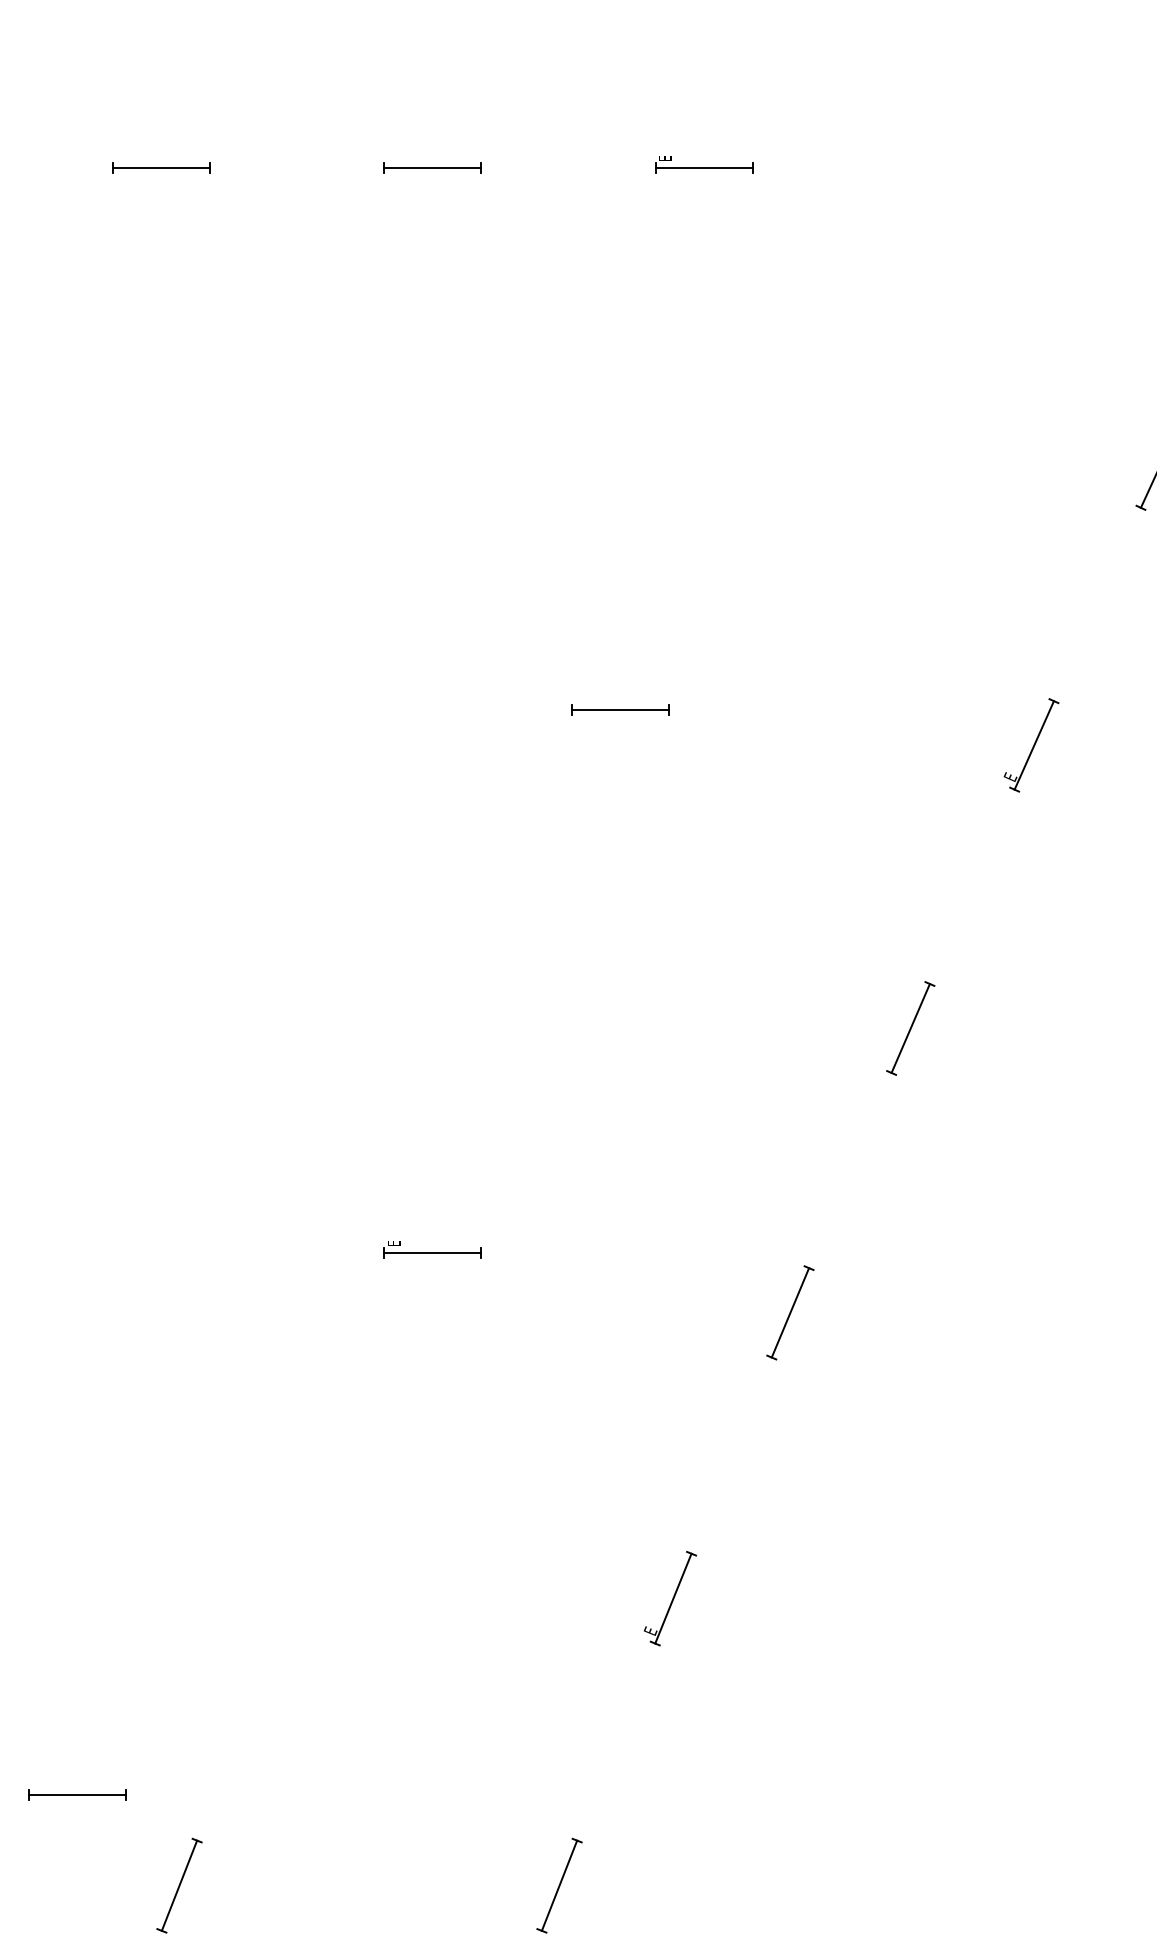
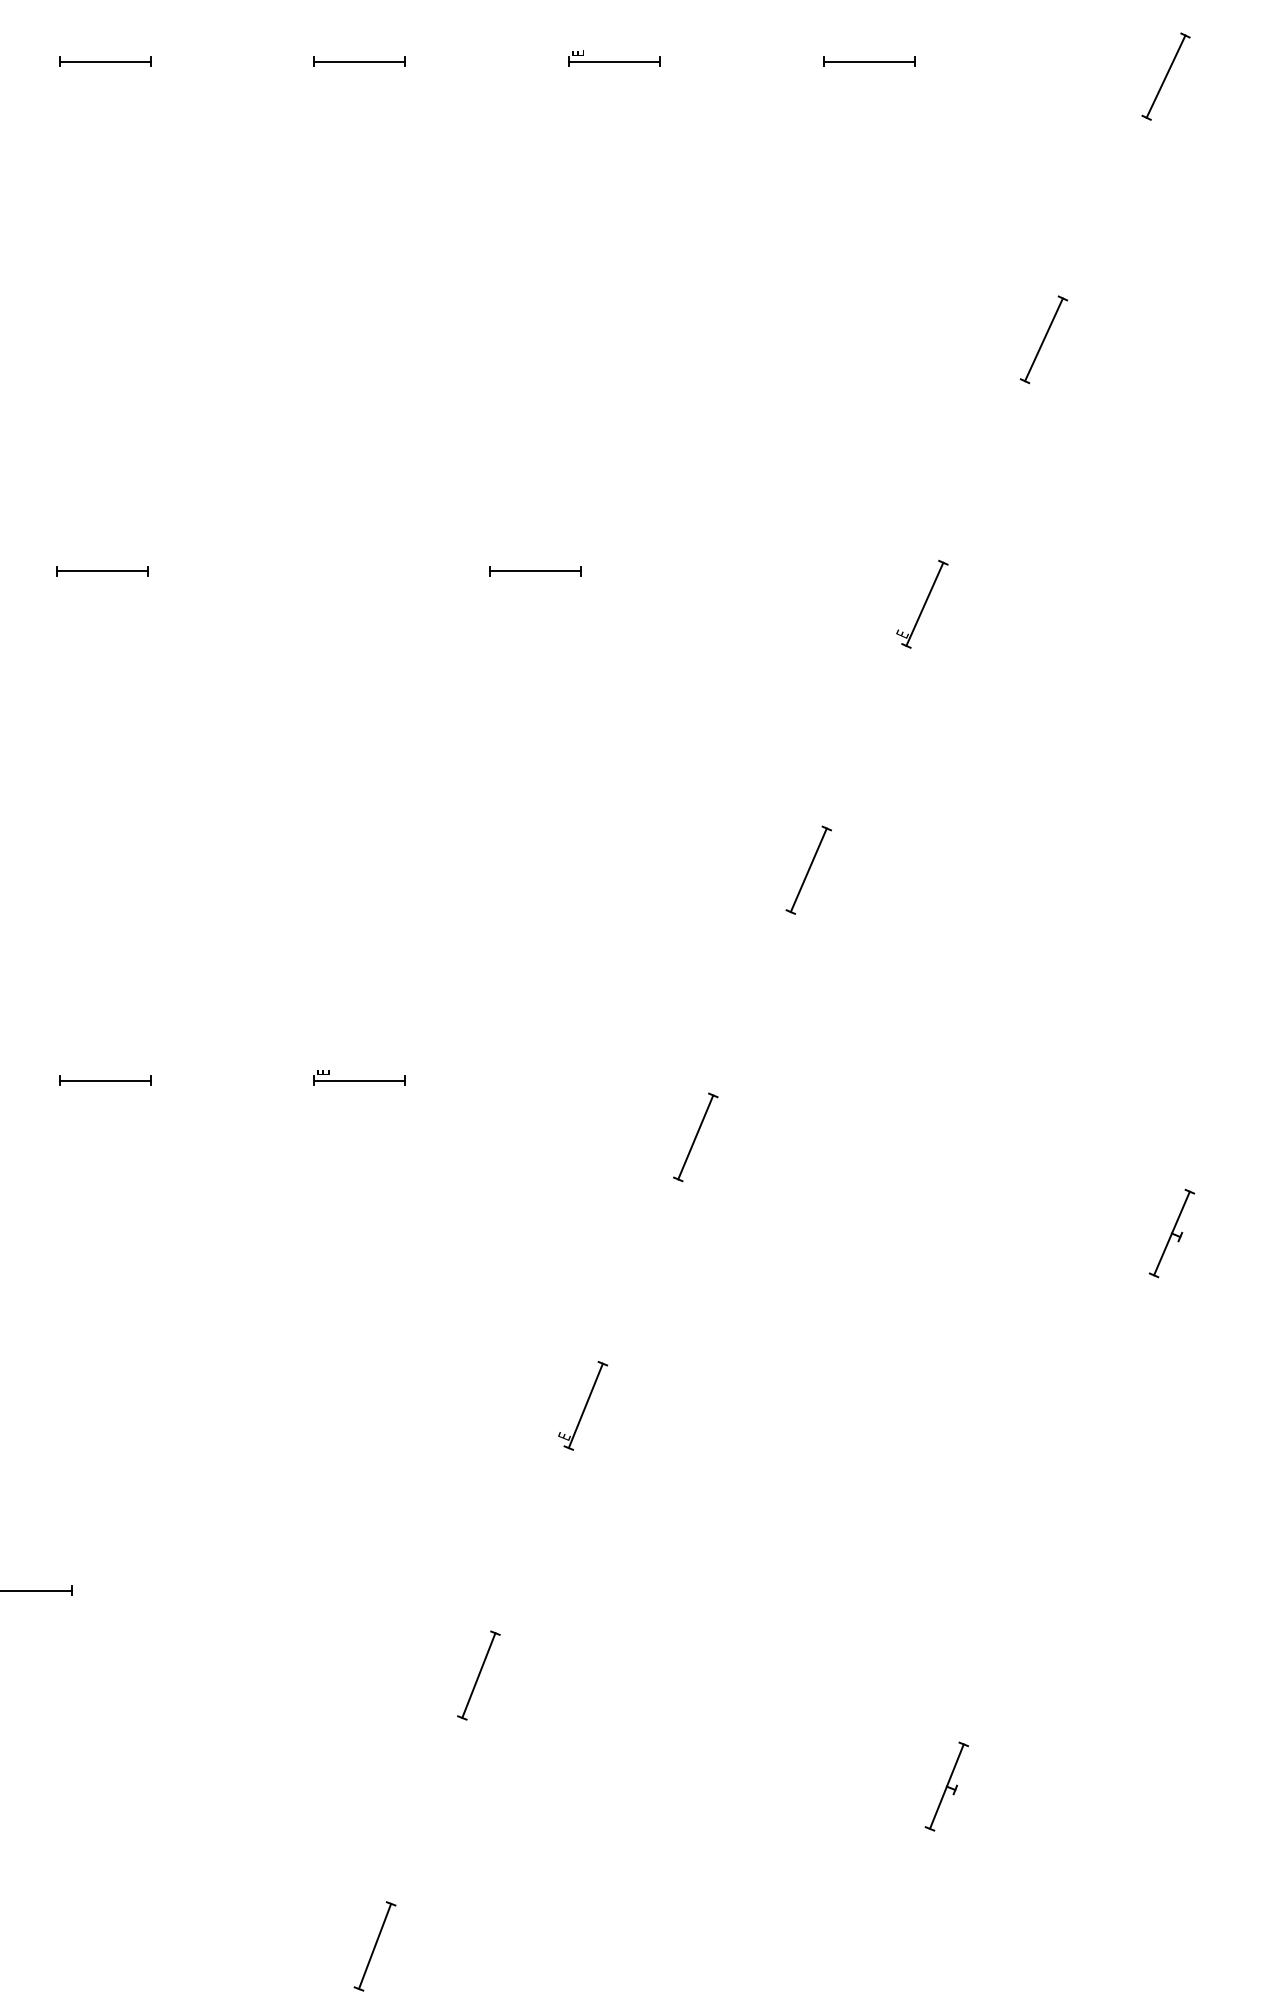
part: (975, 167) -> (869, 61), added
part: (158, 710) -> (102, 571), added
part: (162, 1252) -> (105, 1080), added
part: (179, 1885) -> (121, 1675), removed

